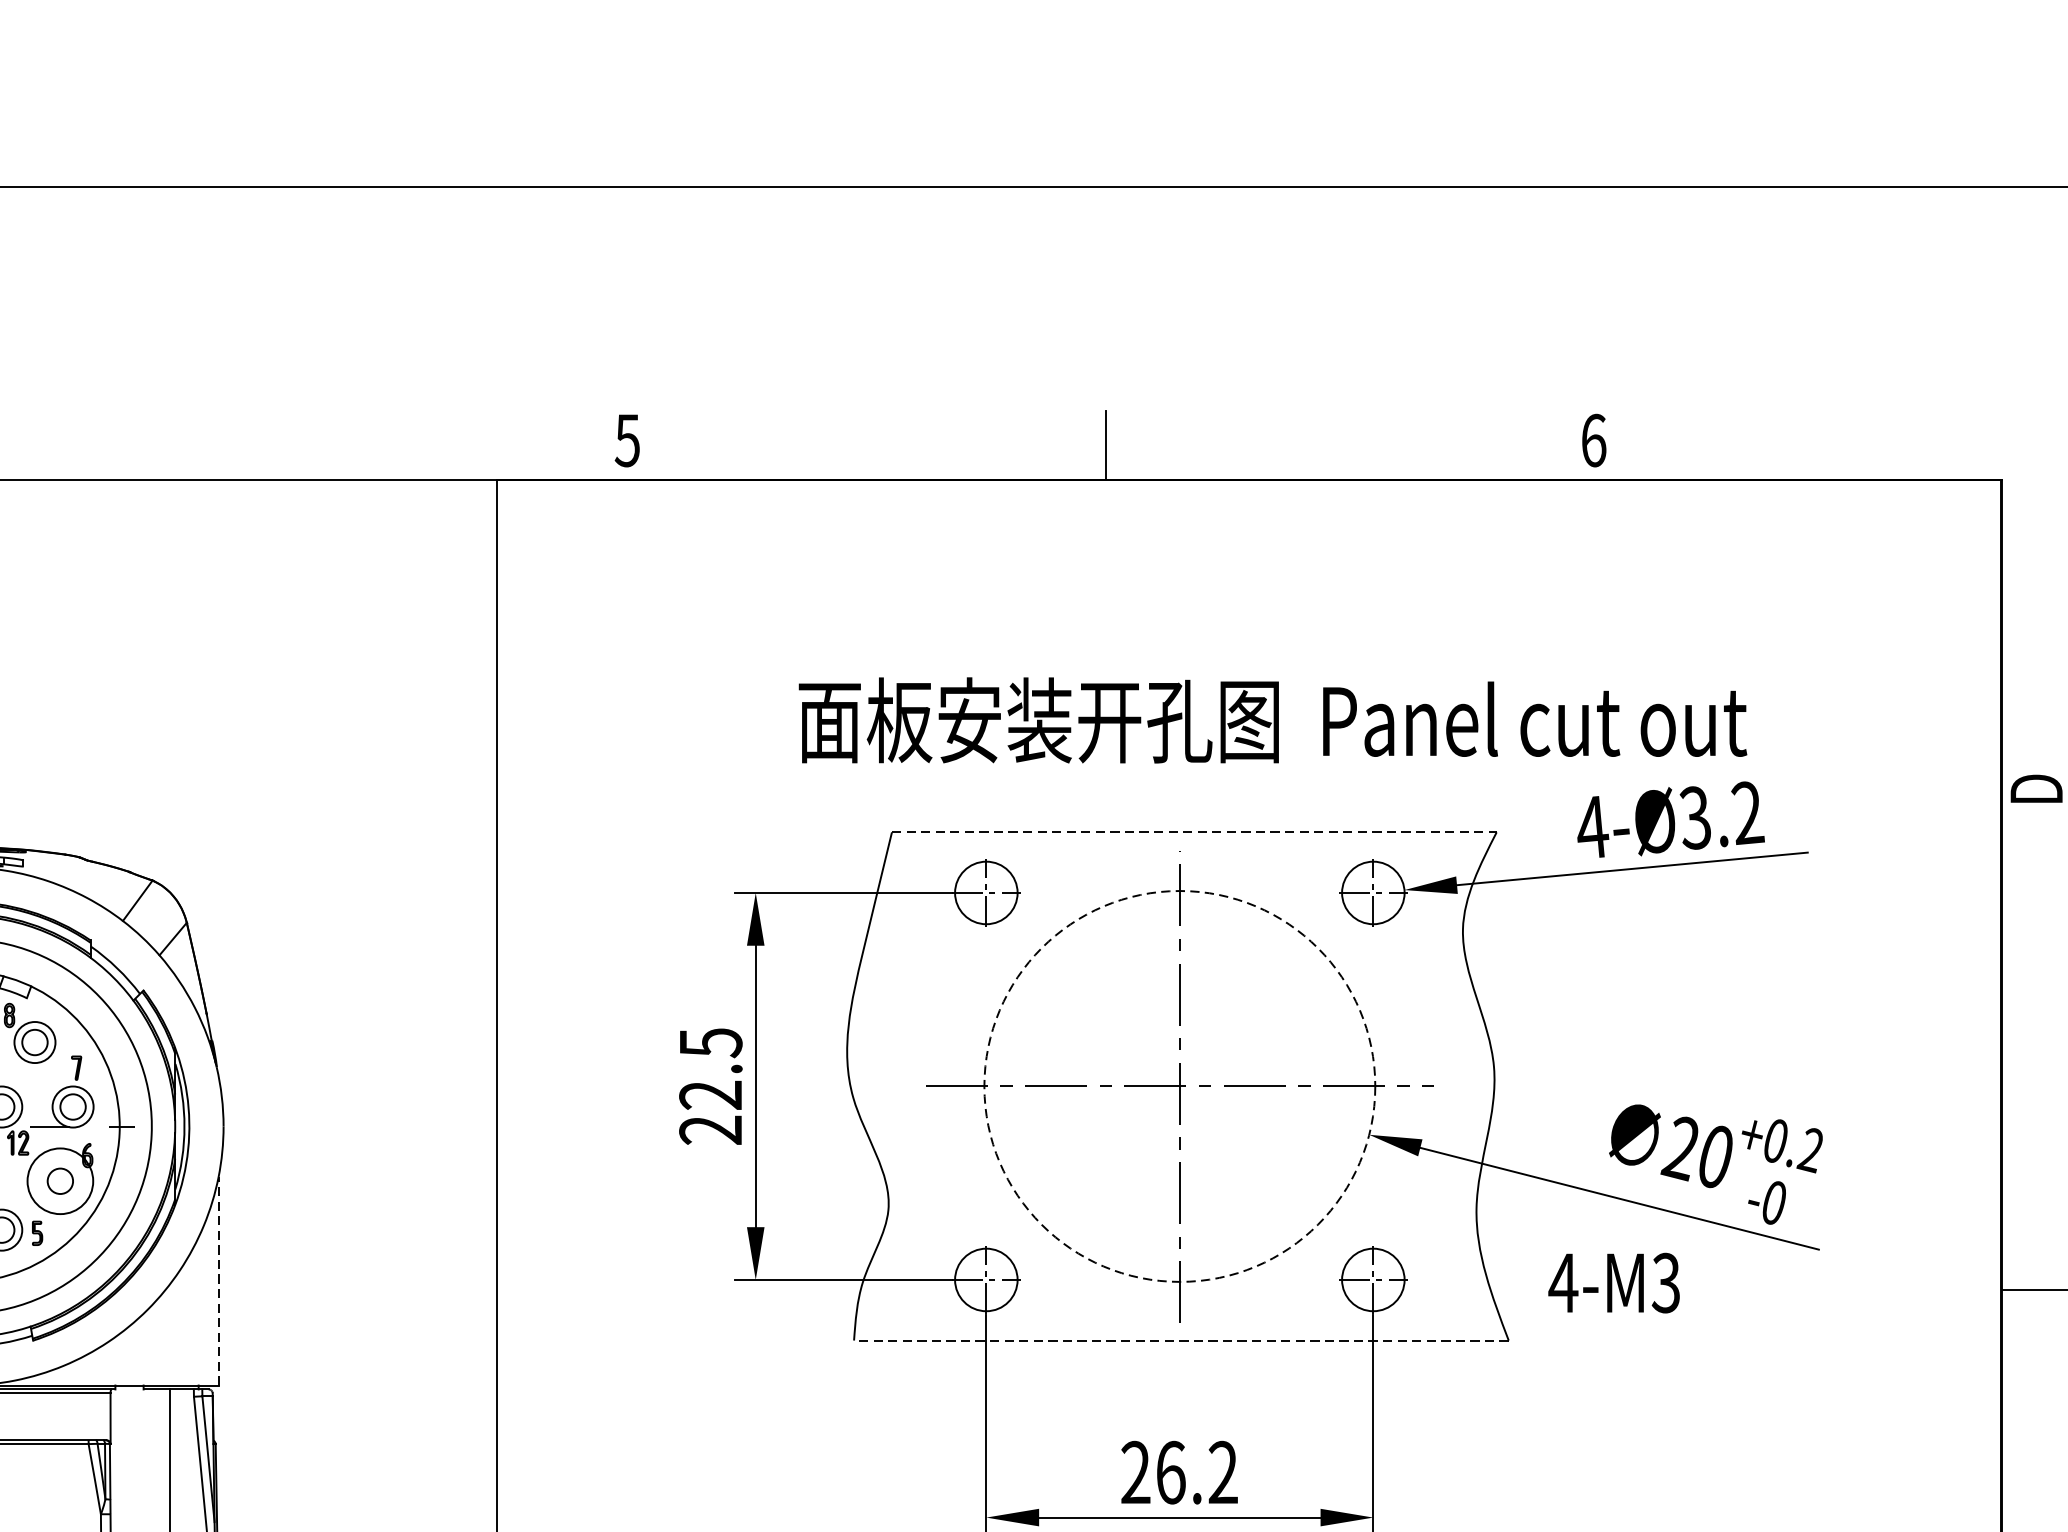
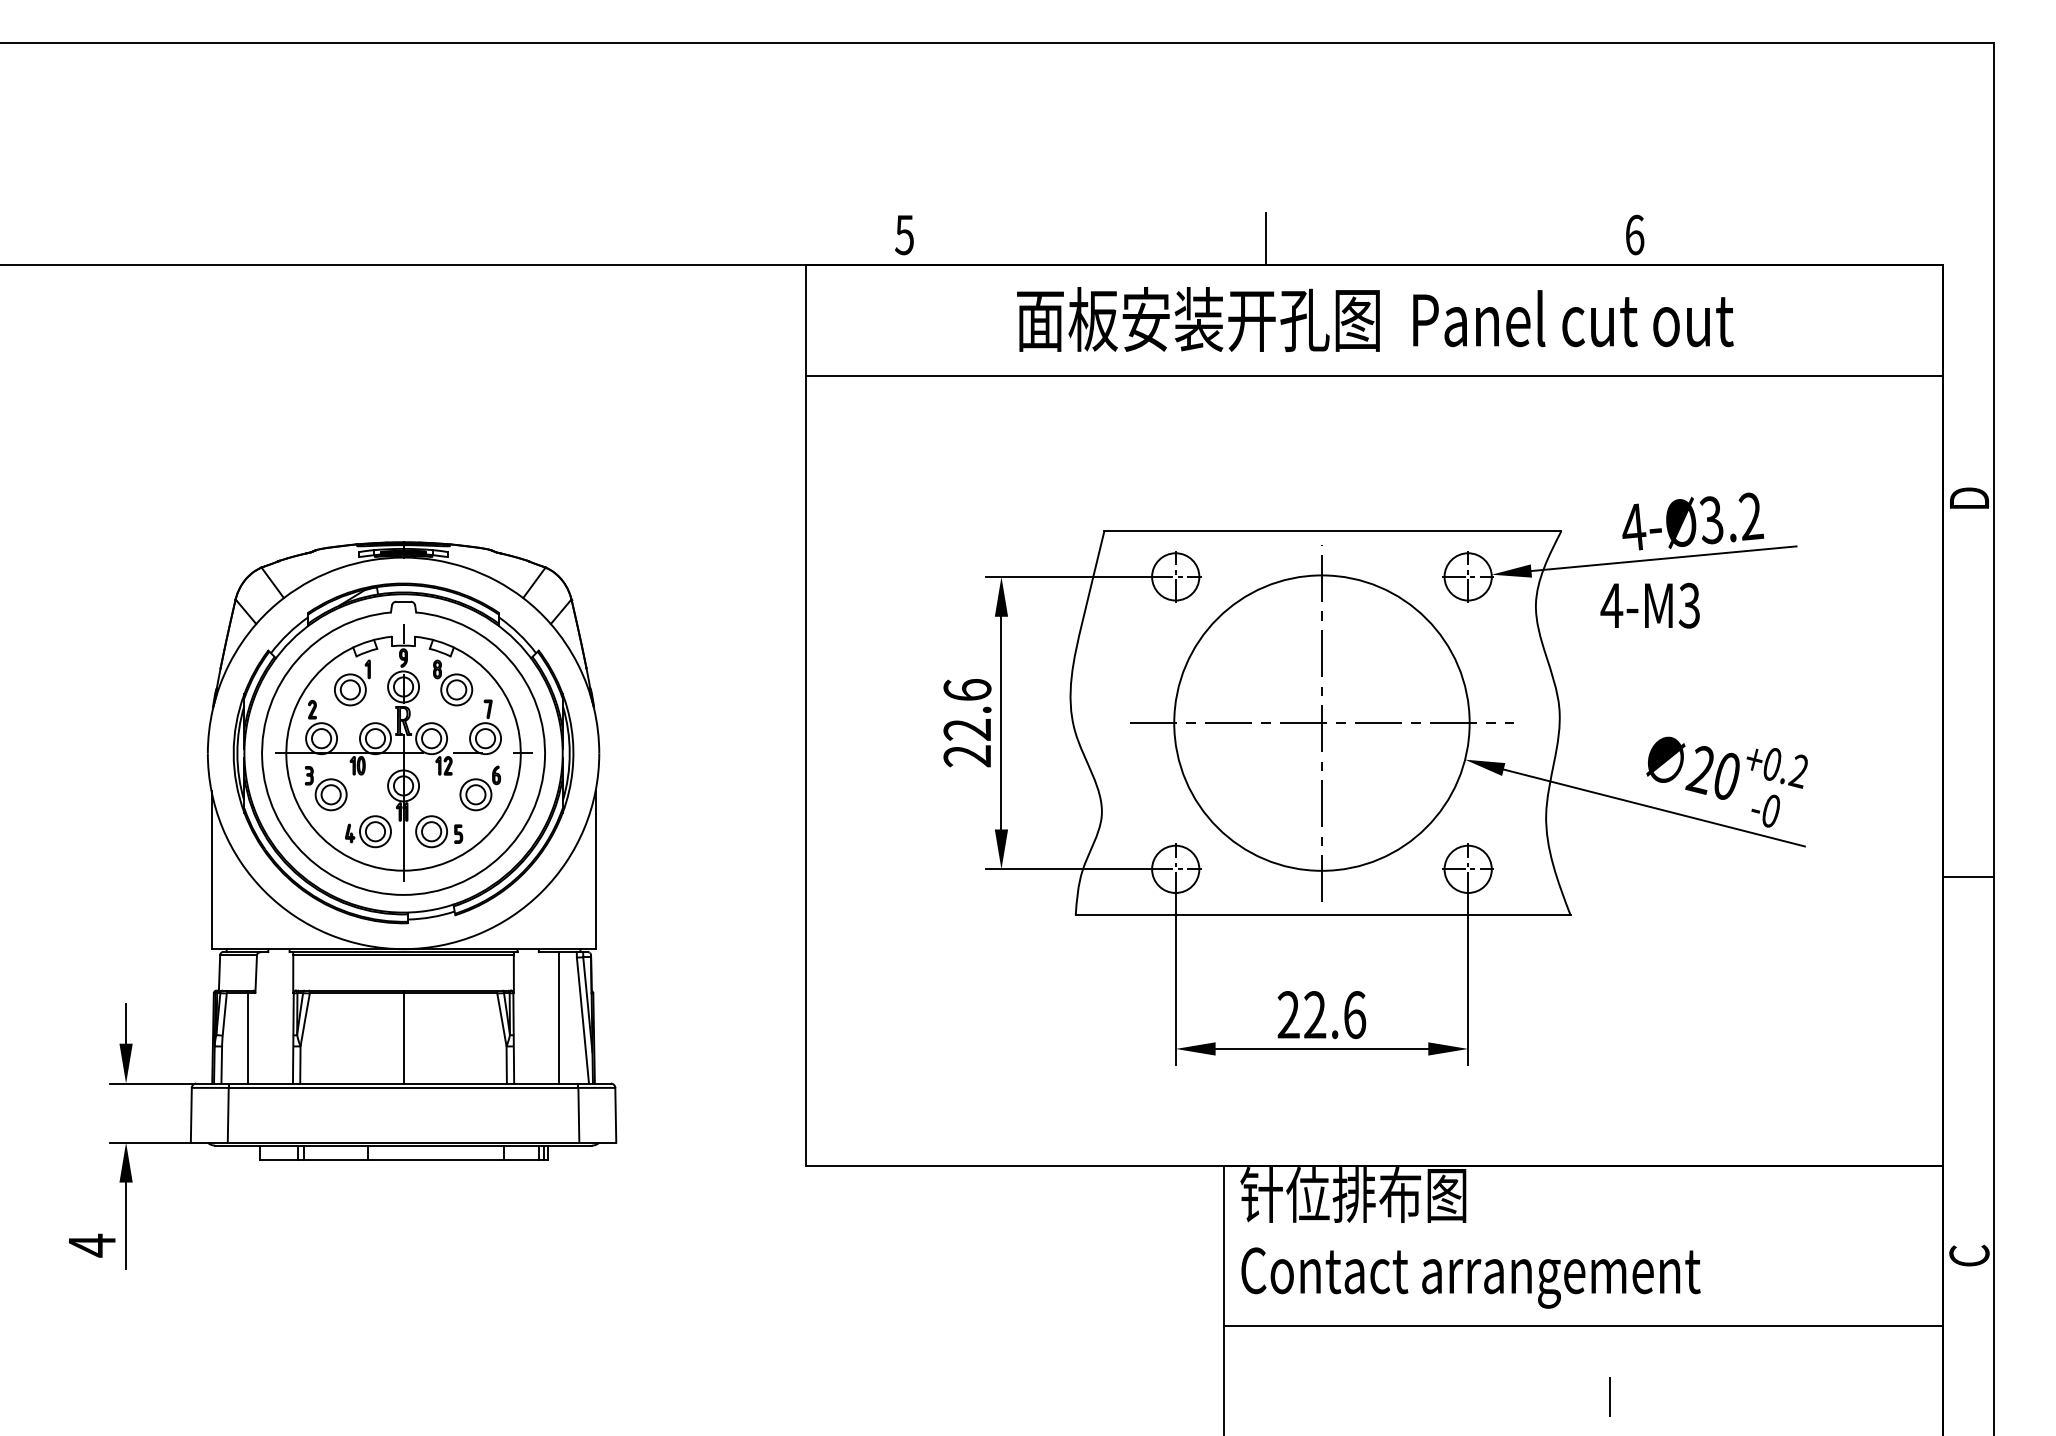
line: (1248, 627) -> (1373, 376), added
text: (1273, 720) -> (1375, 319), moved
line: (1193, 832) -> (1332, 531), dashed -> solid
text: (710, 1043) -> (967, 690), 22.5 -> 22.6
circle: (1179, 1085) -> (1321, 722), dashed -> solid
circle: (59, 1180) -> (475, 794), size x0.62
line: (218, 1281) -> (595, 870), dashed -> solid
text: (1613, 1282) -> (1649, 605), moved
line: (1180, 1340) -> (1322, 915), dashed -> solid
text: (1197, 1473) -> (1335, 1015), 26.2 -> 22.6

